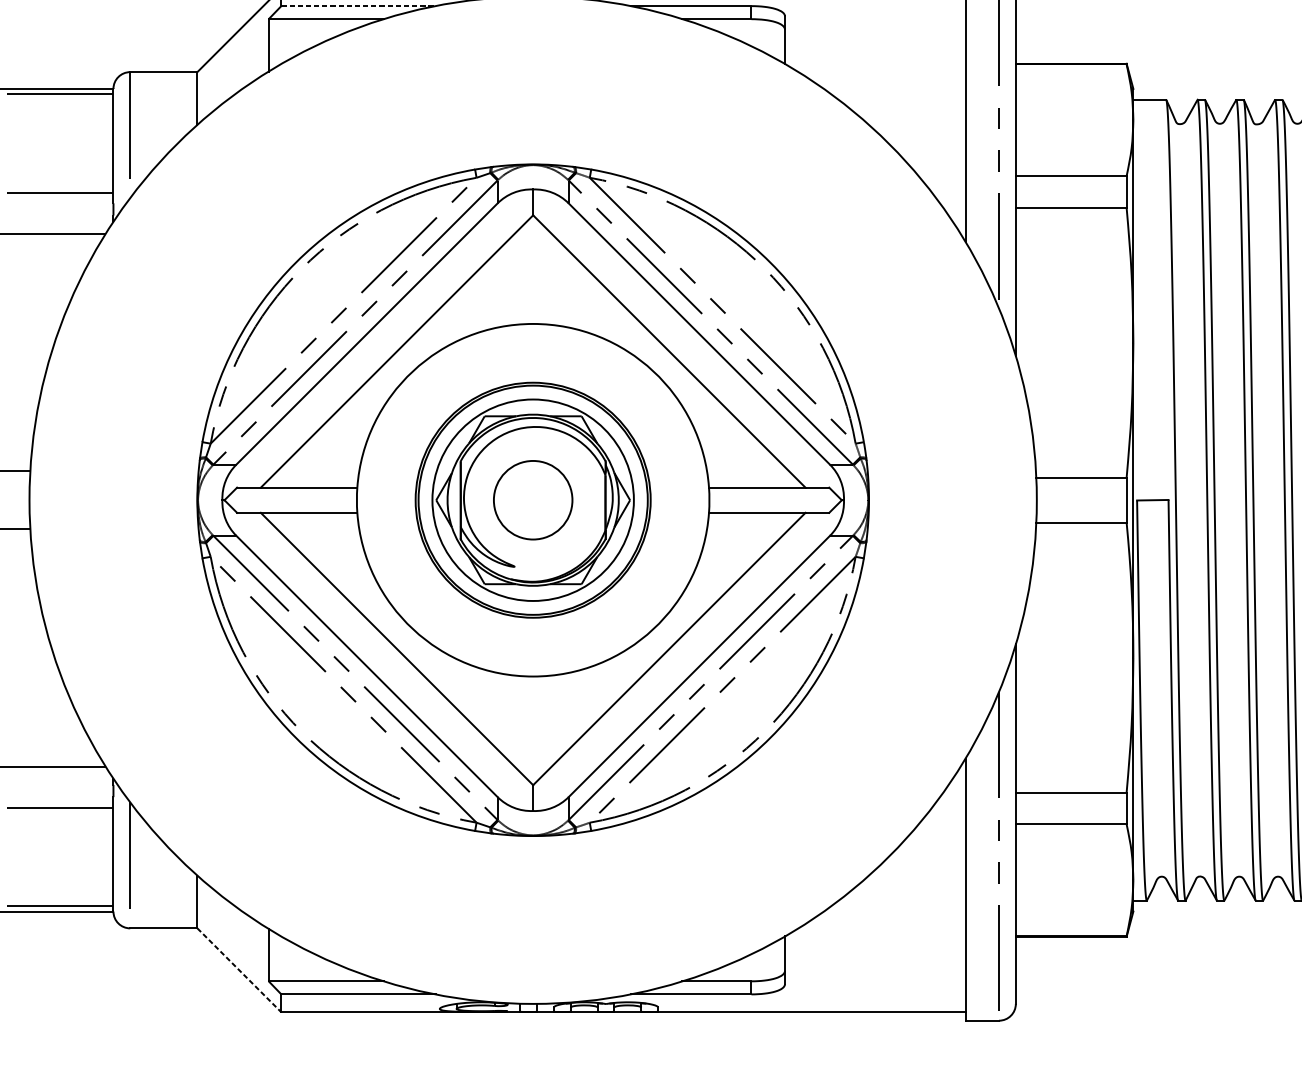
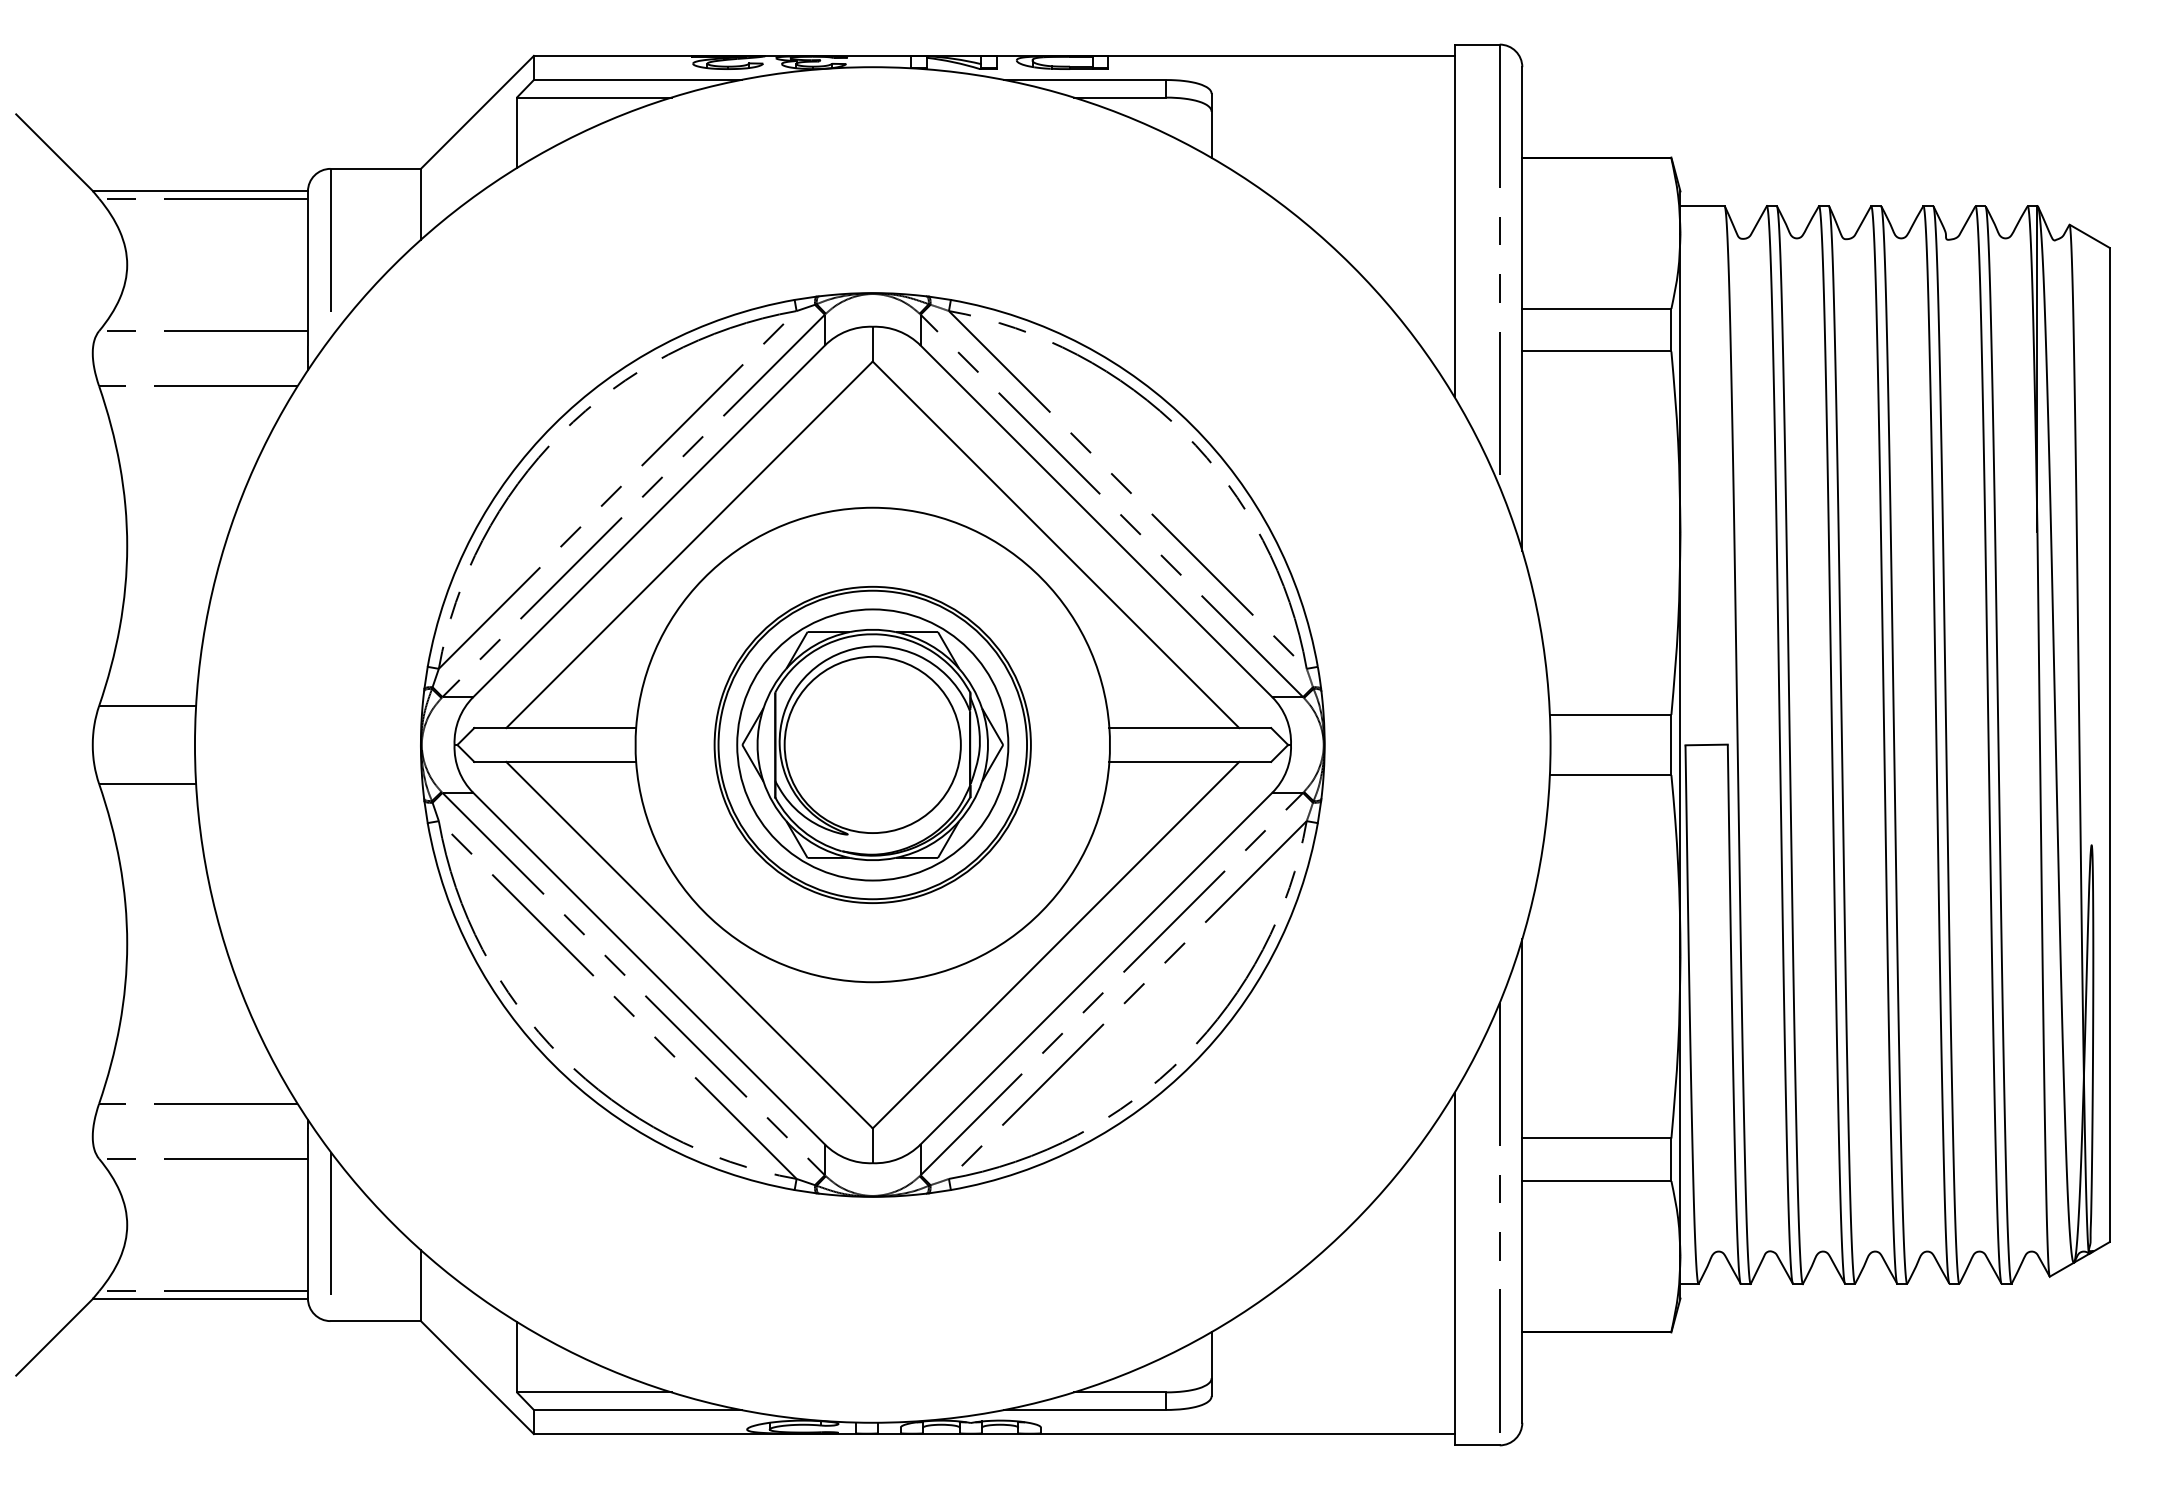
line: (358, 6) -> (637, 80), dashed -> solid
circle: (532, 499) -> (872, 744), size x1.67
line: (239, 970) -> (477, 1377), dashed -> solid

